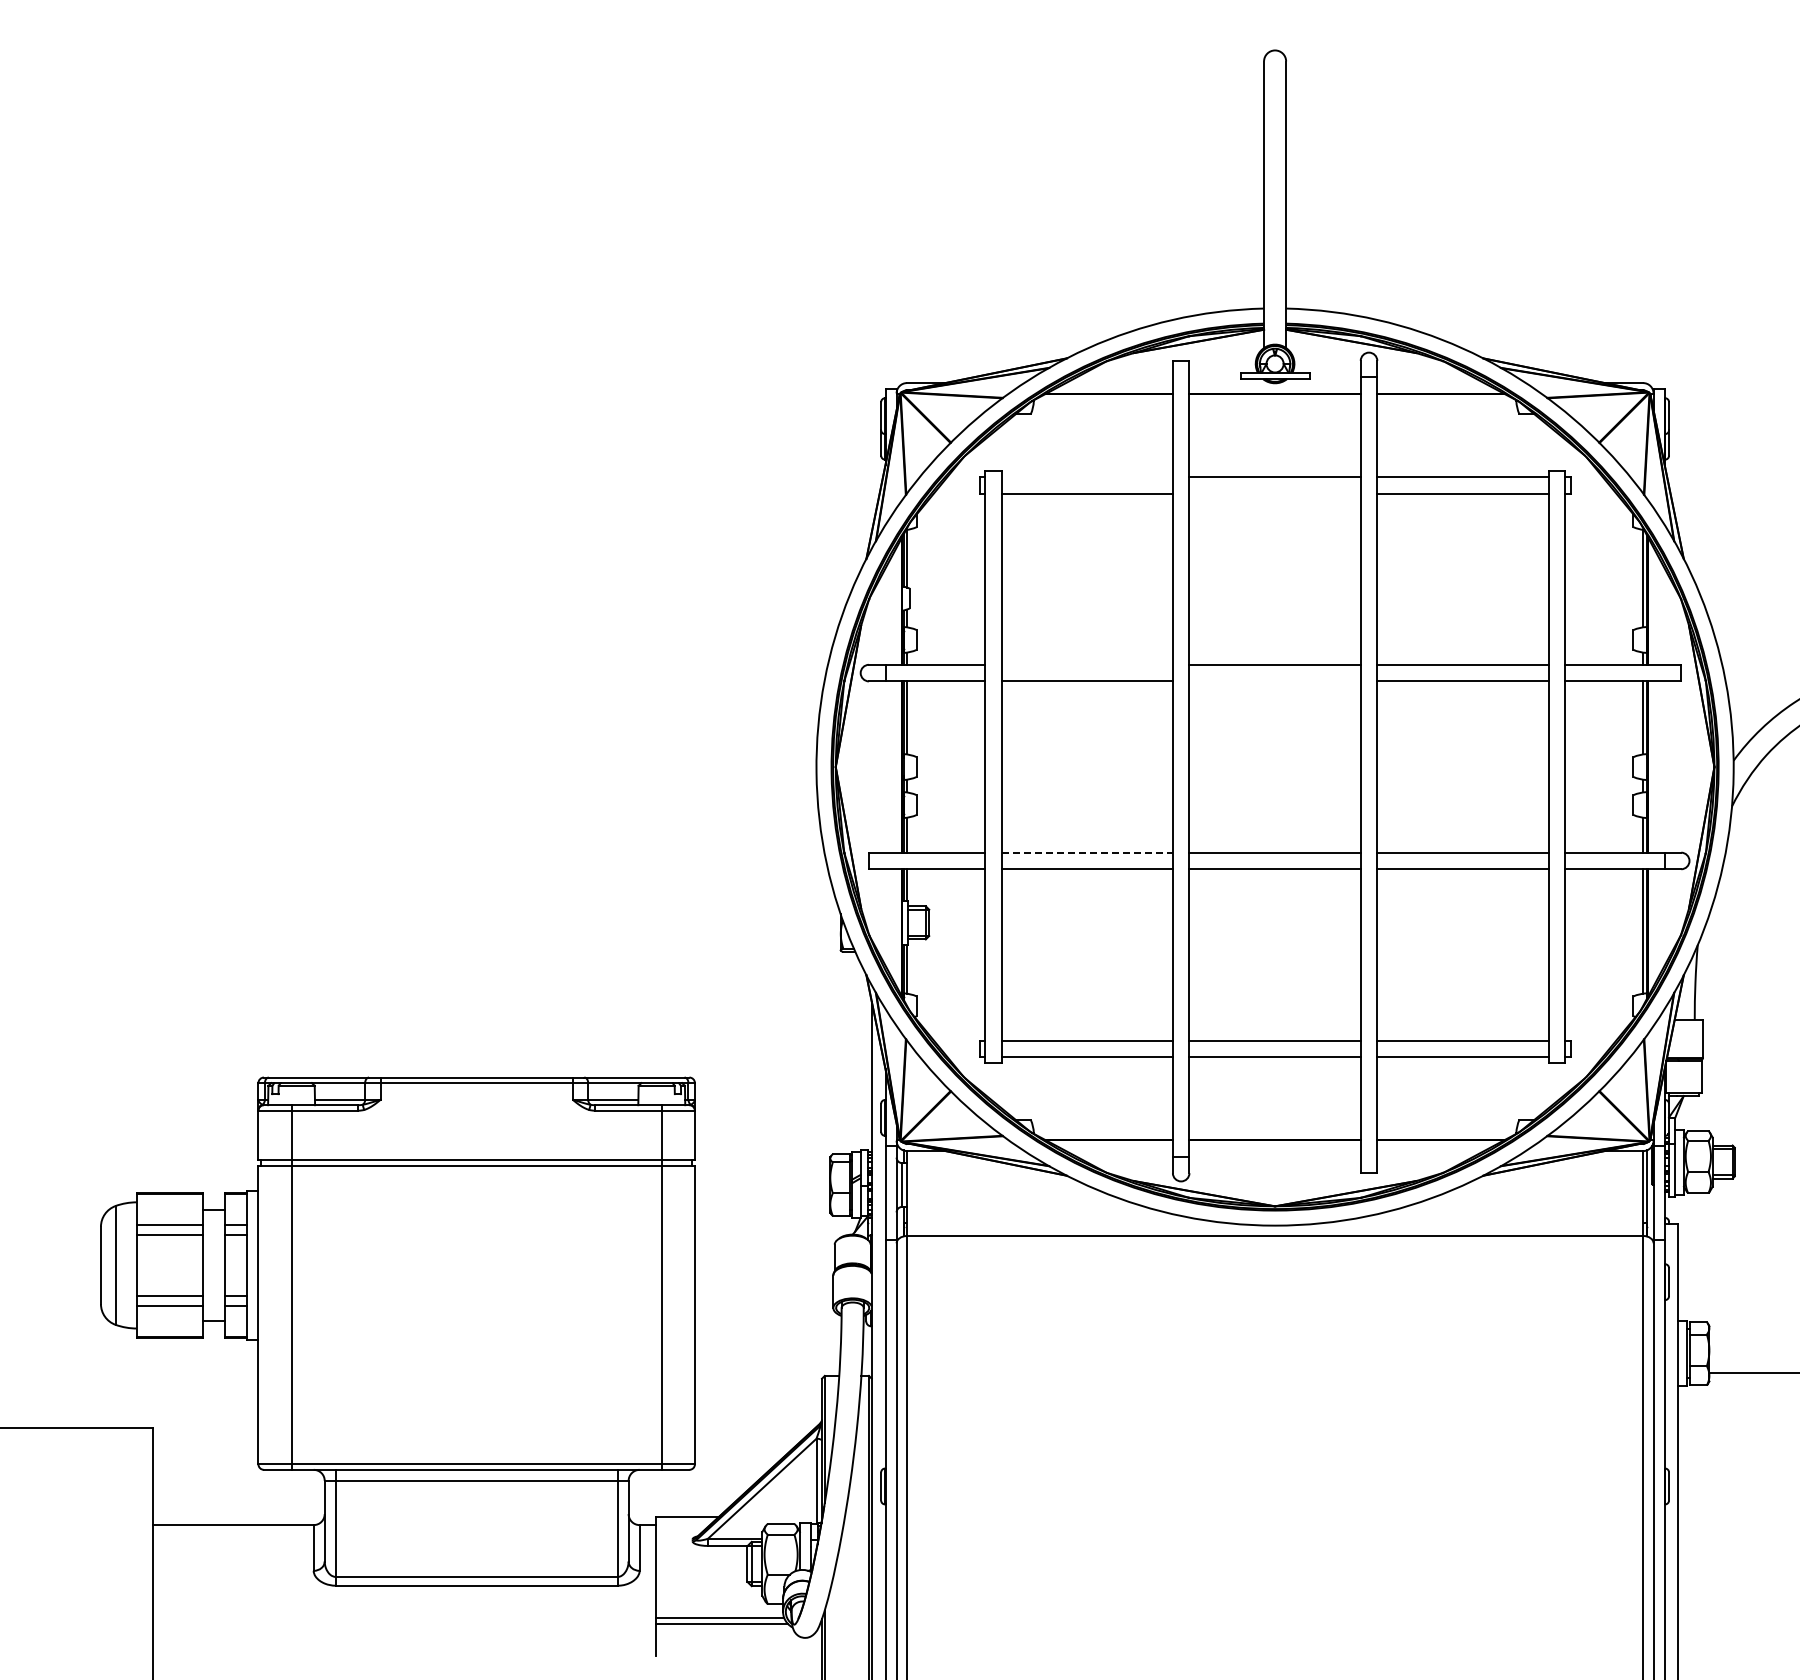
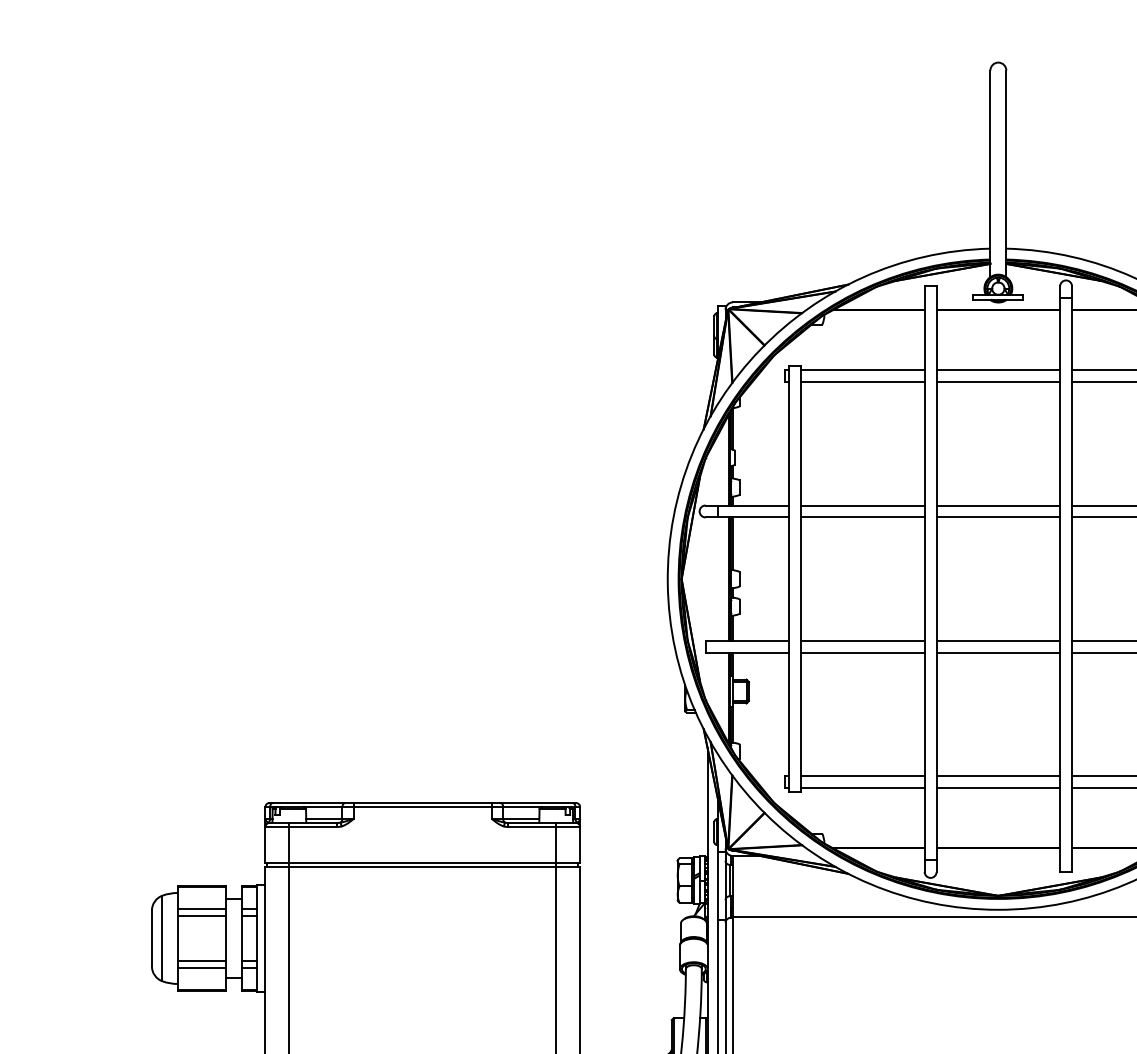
line: (1086, 476) -> (862, 369), added
line: (1274, 493) -> (997, 381), added
line: (1086, 664) -> (862, 505), added
line: (1274, 681) -> (997, 517), added
line: (1087, 852) -> (863, 640), dashed -> solid

